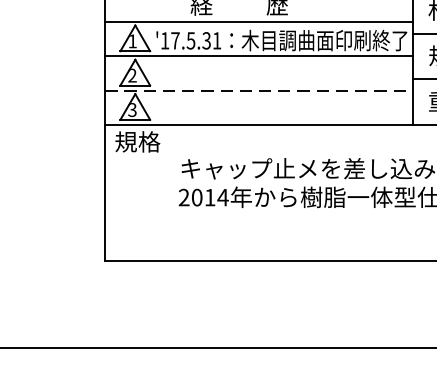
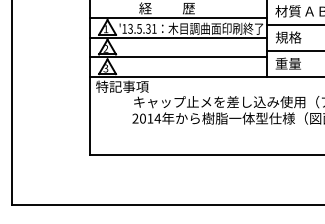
text: (175, 40) -> (130, 28), '17.5.31 -> '13.5.31
line: (260, 90) -> (179, 57), dashed -> solid
text: (161, 141) -> (122, 86), 規格 -> 特記事項

